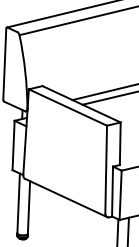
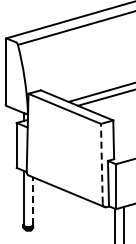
line: (105, 169) -> (101, 163), solid -> dashed
line: (29, 206) -> (33, 200), solid -> dashed

